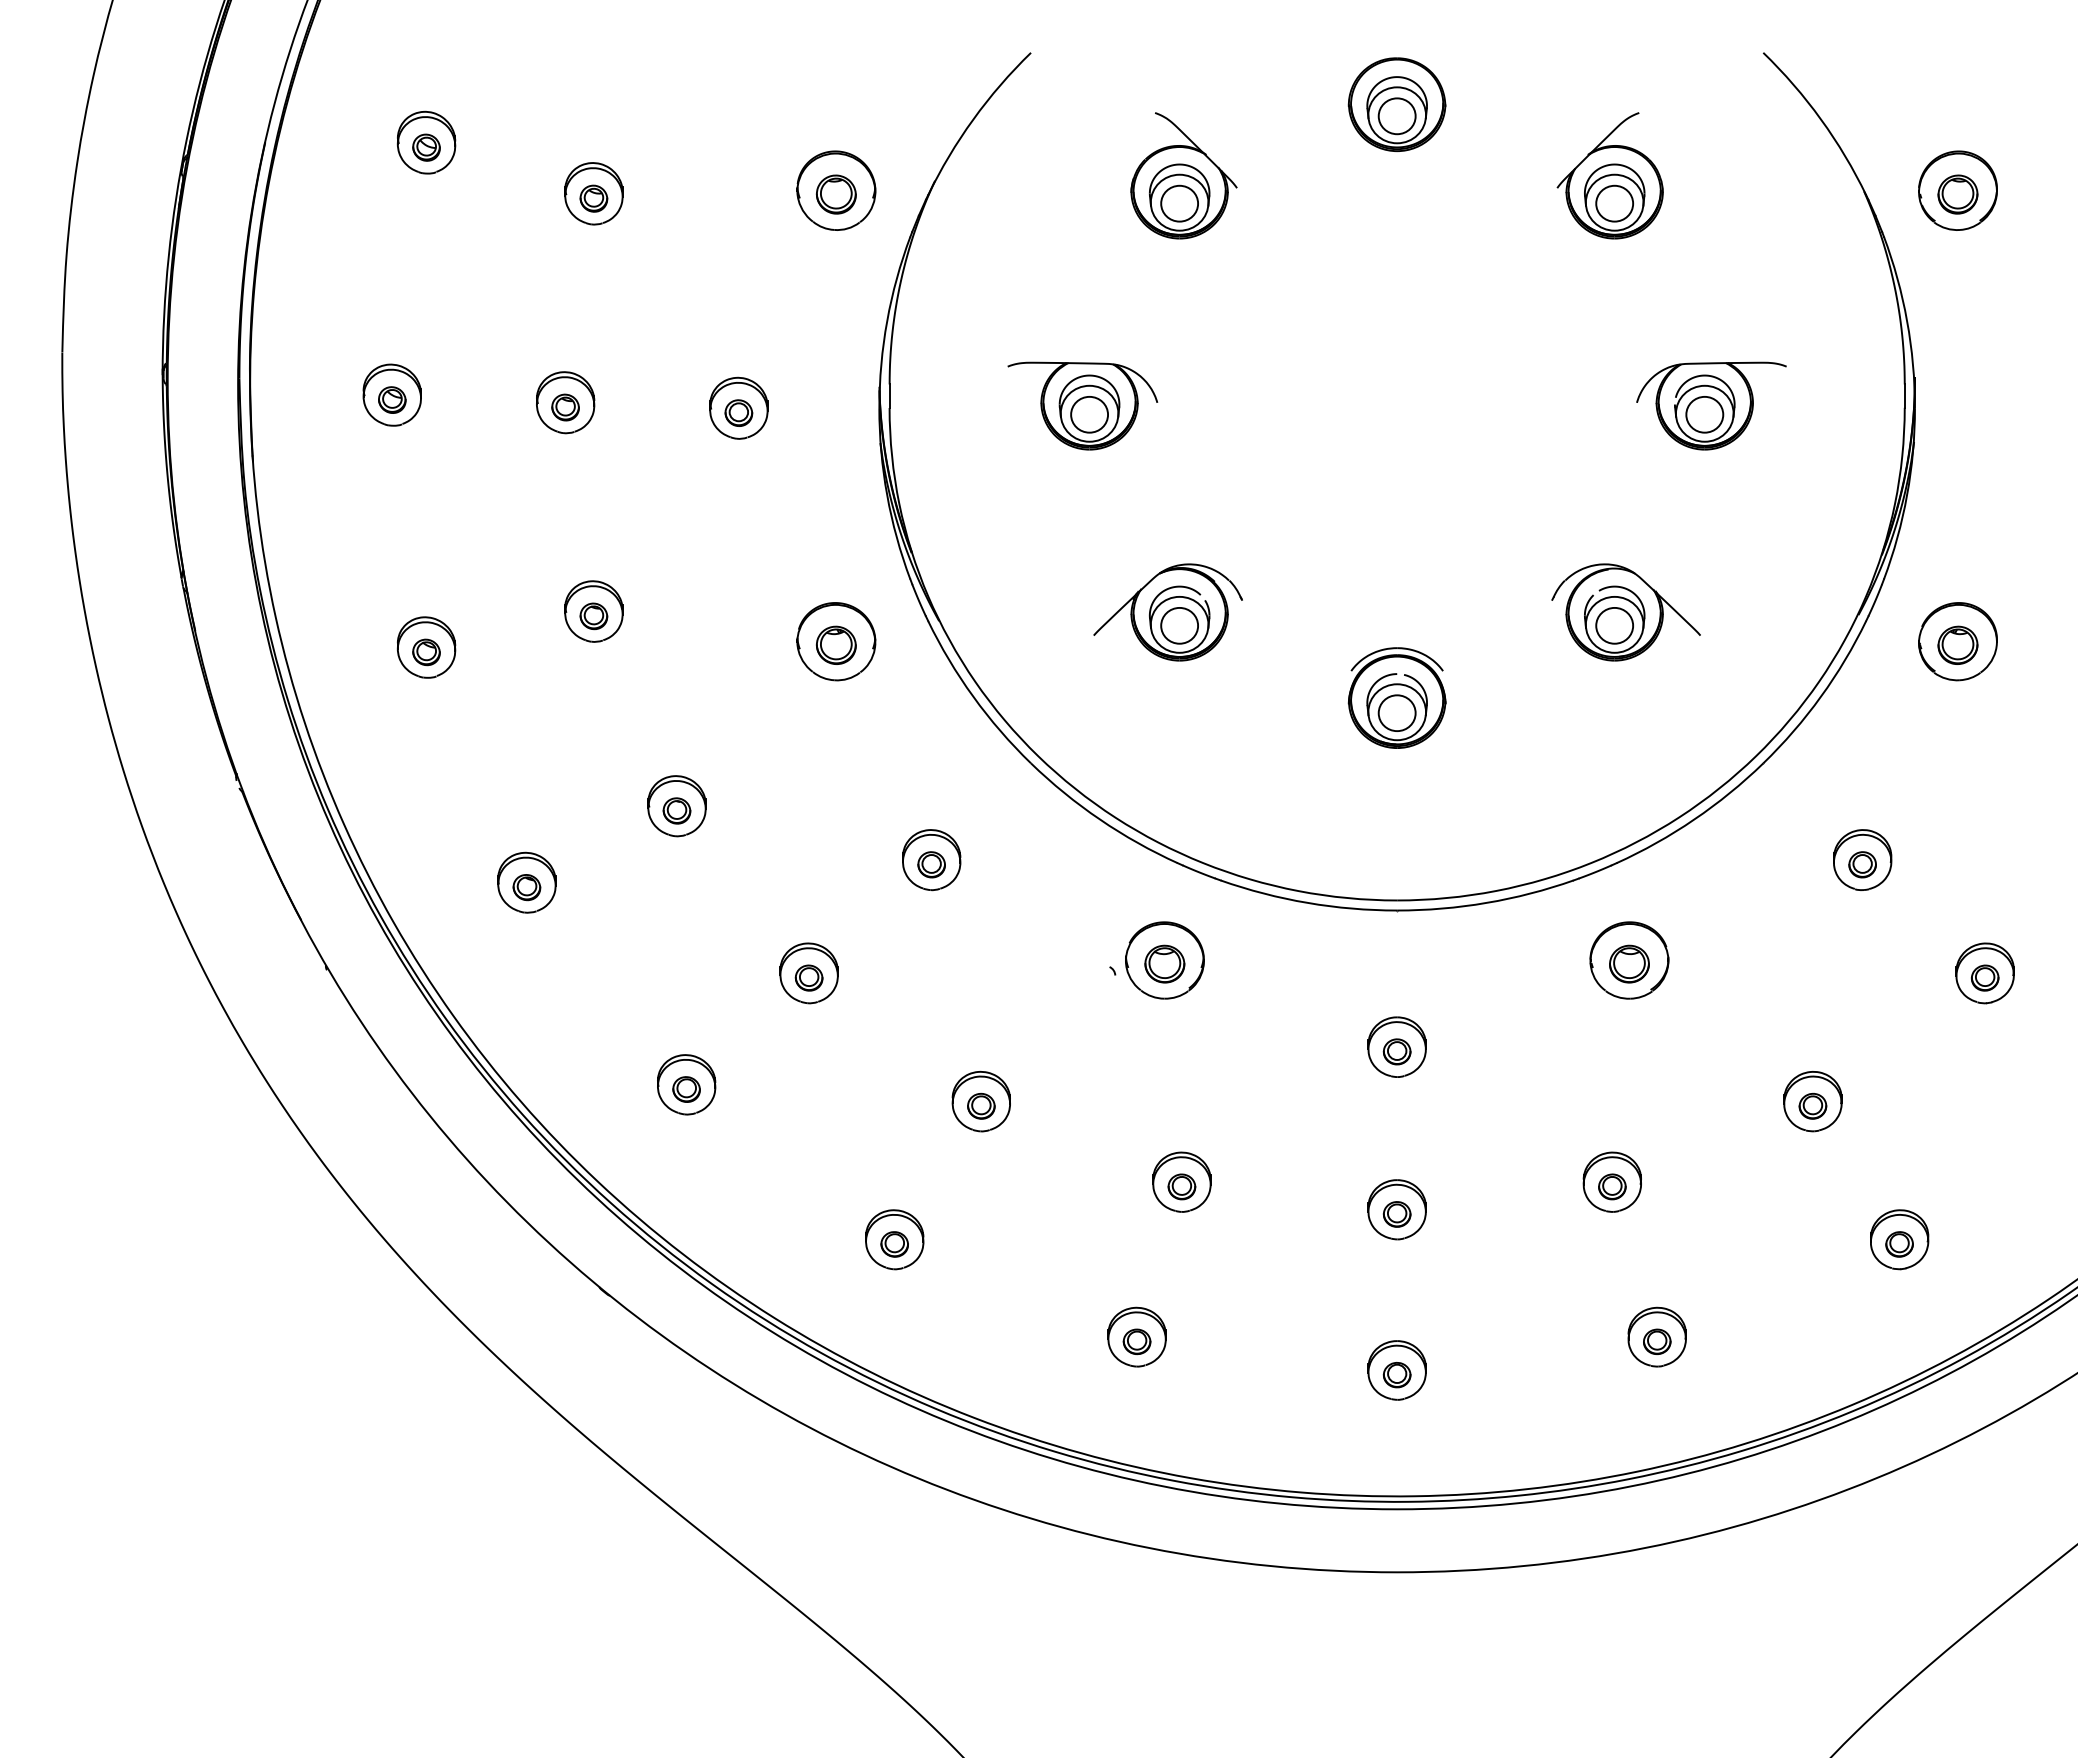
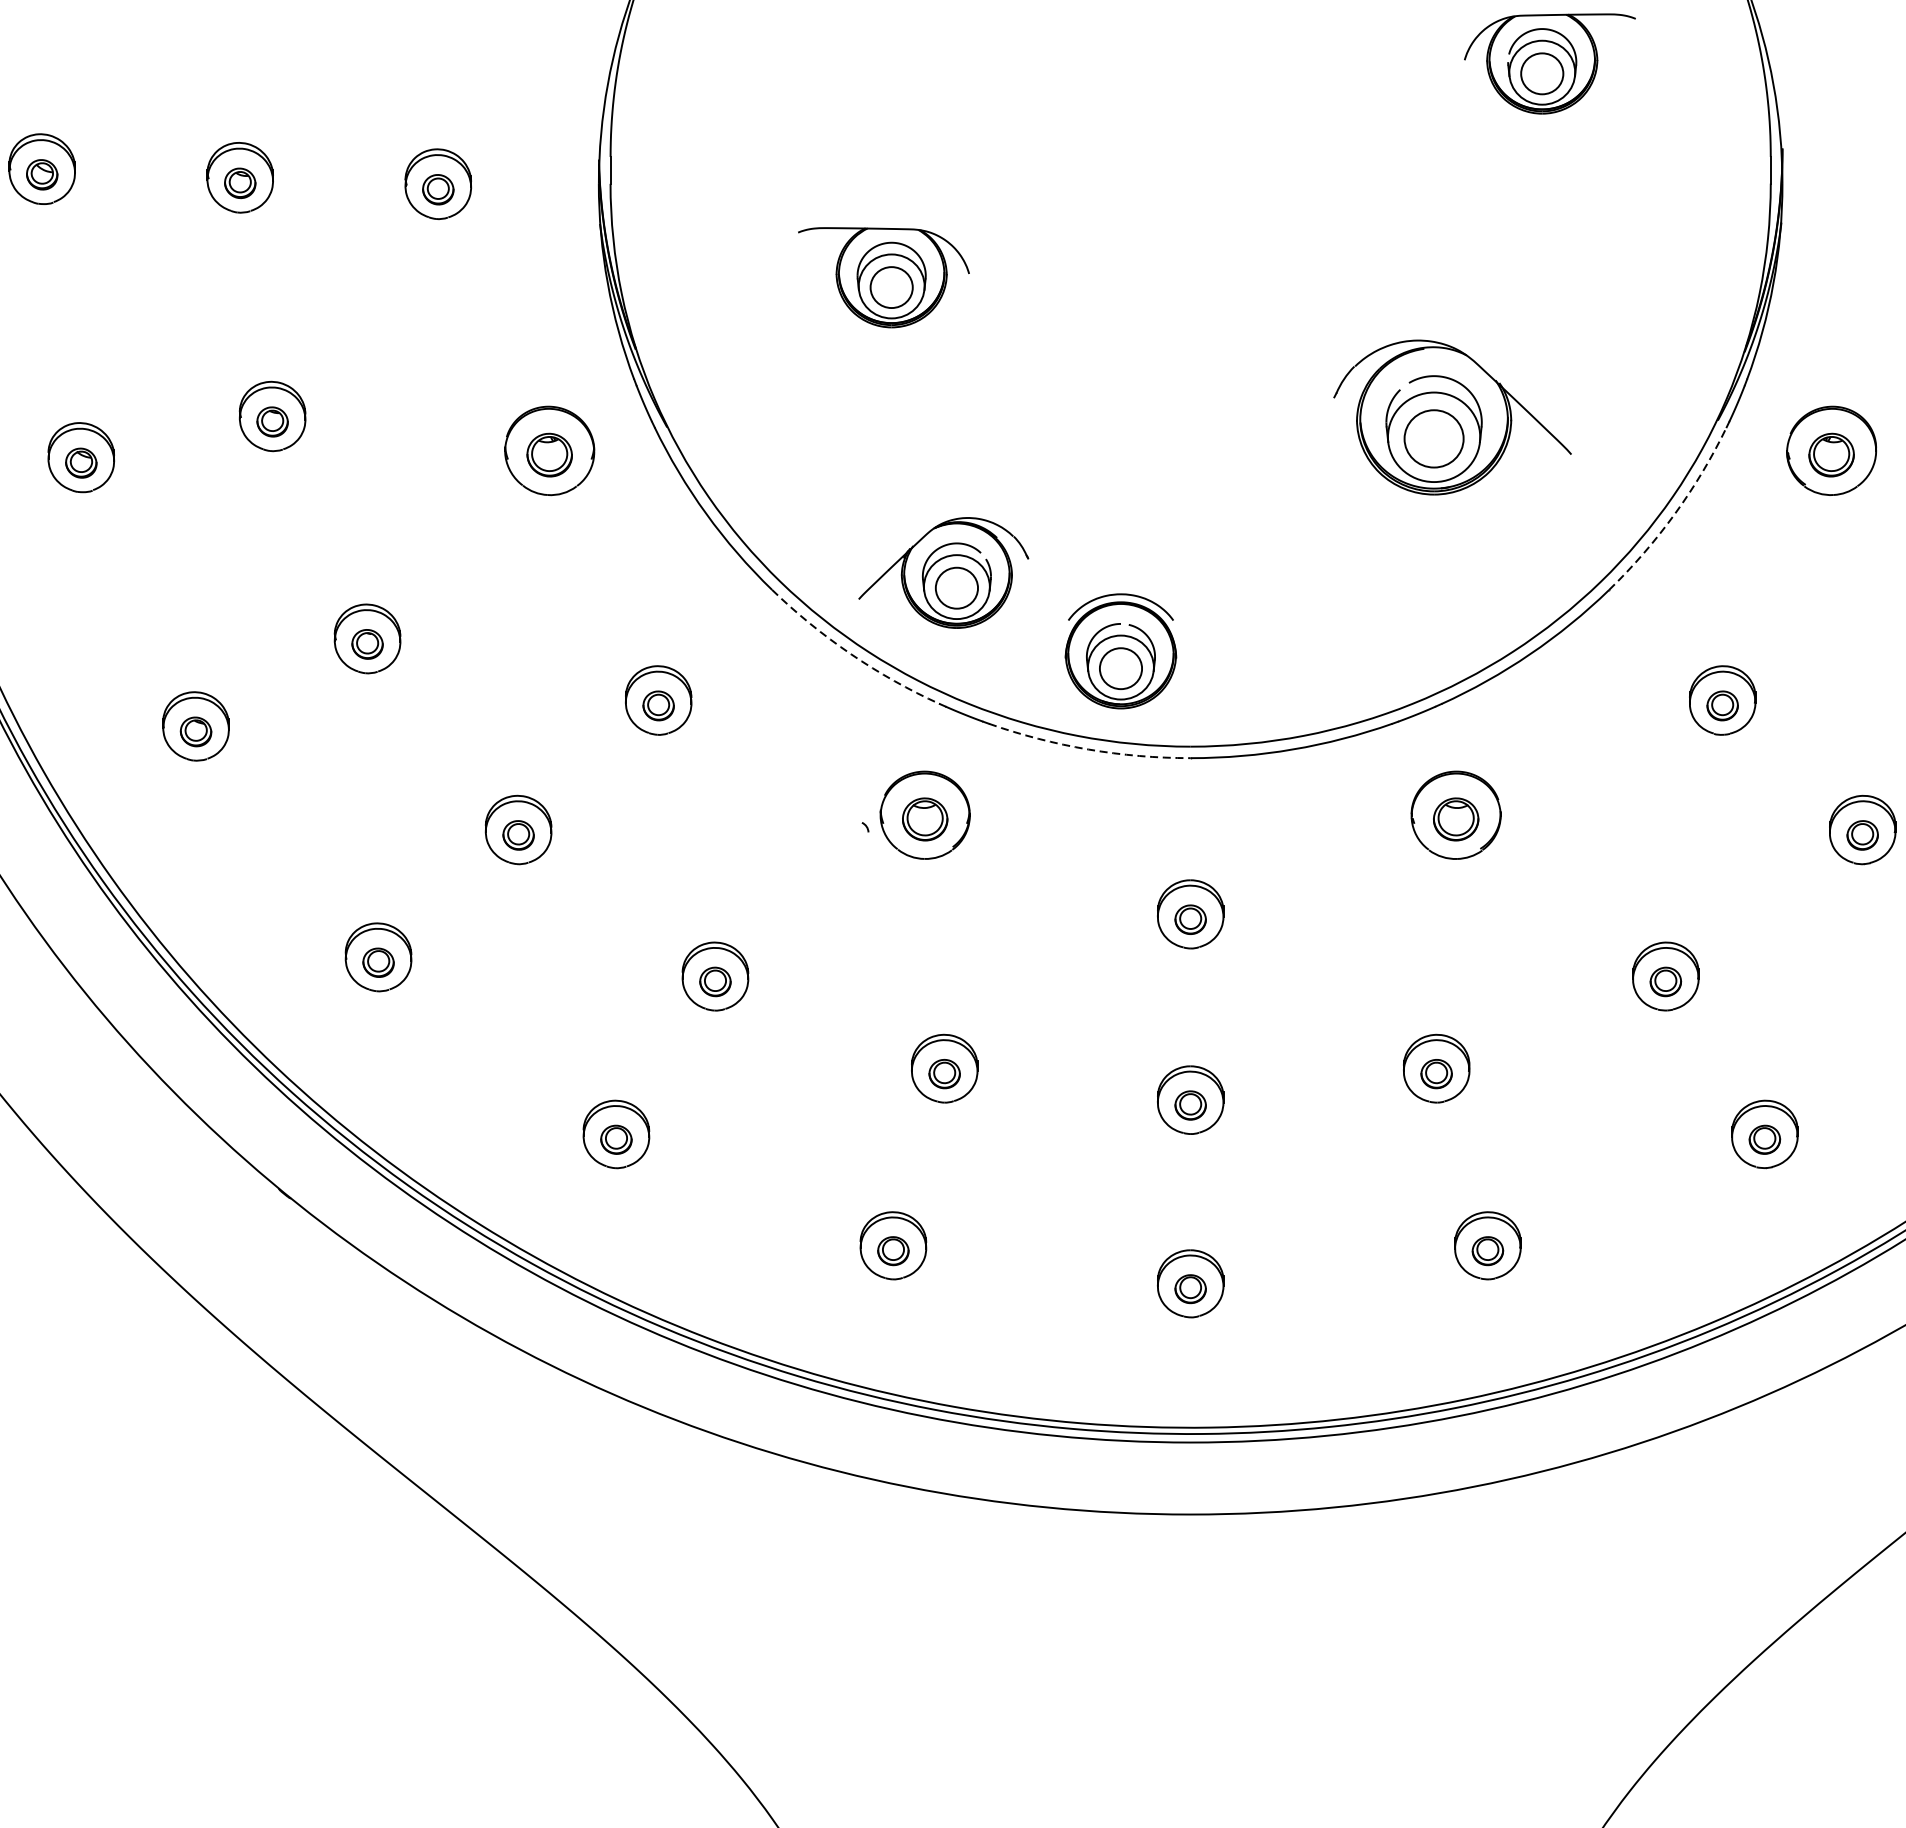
part: (1082, 405) -> (883, 276), moved
part: (1711, 405) -> (1549, 63), moved
part: (1167, 612) -> (943, 572), moved
part: (1625, 612) -> (1451, 417), size x1.4
arc: (1821, 696) -> (1675, 513), solid -> dashed
part: (1396, 697) -> (1120, 650), moved
arc: (1100, 819) -> (851, 654), solid -> dashed
arc: (1307, 902) -> (1088, 748), solid -> dashed

